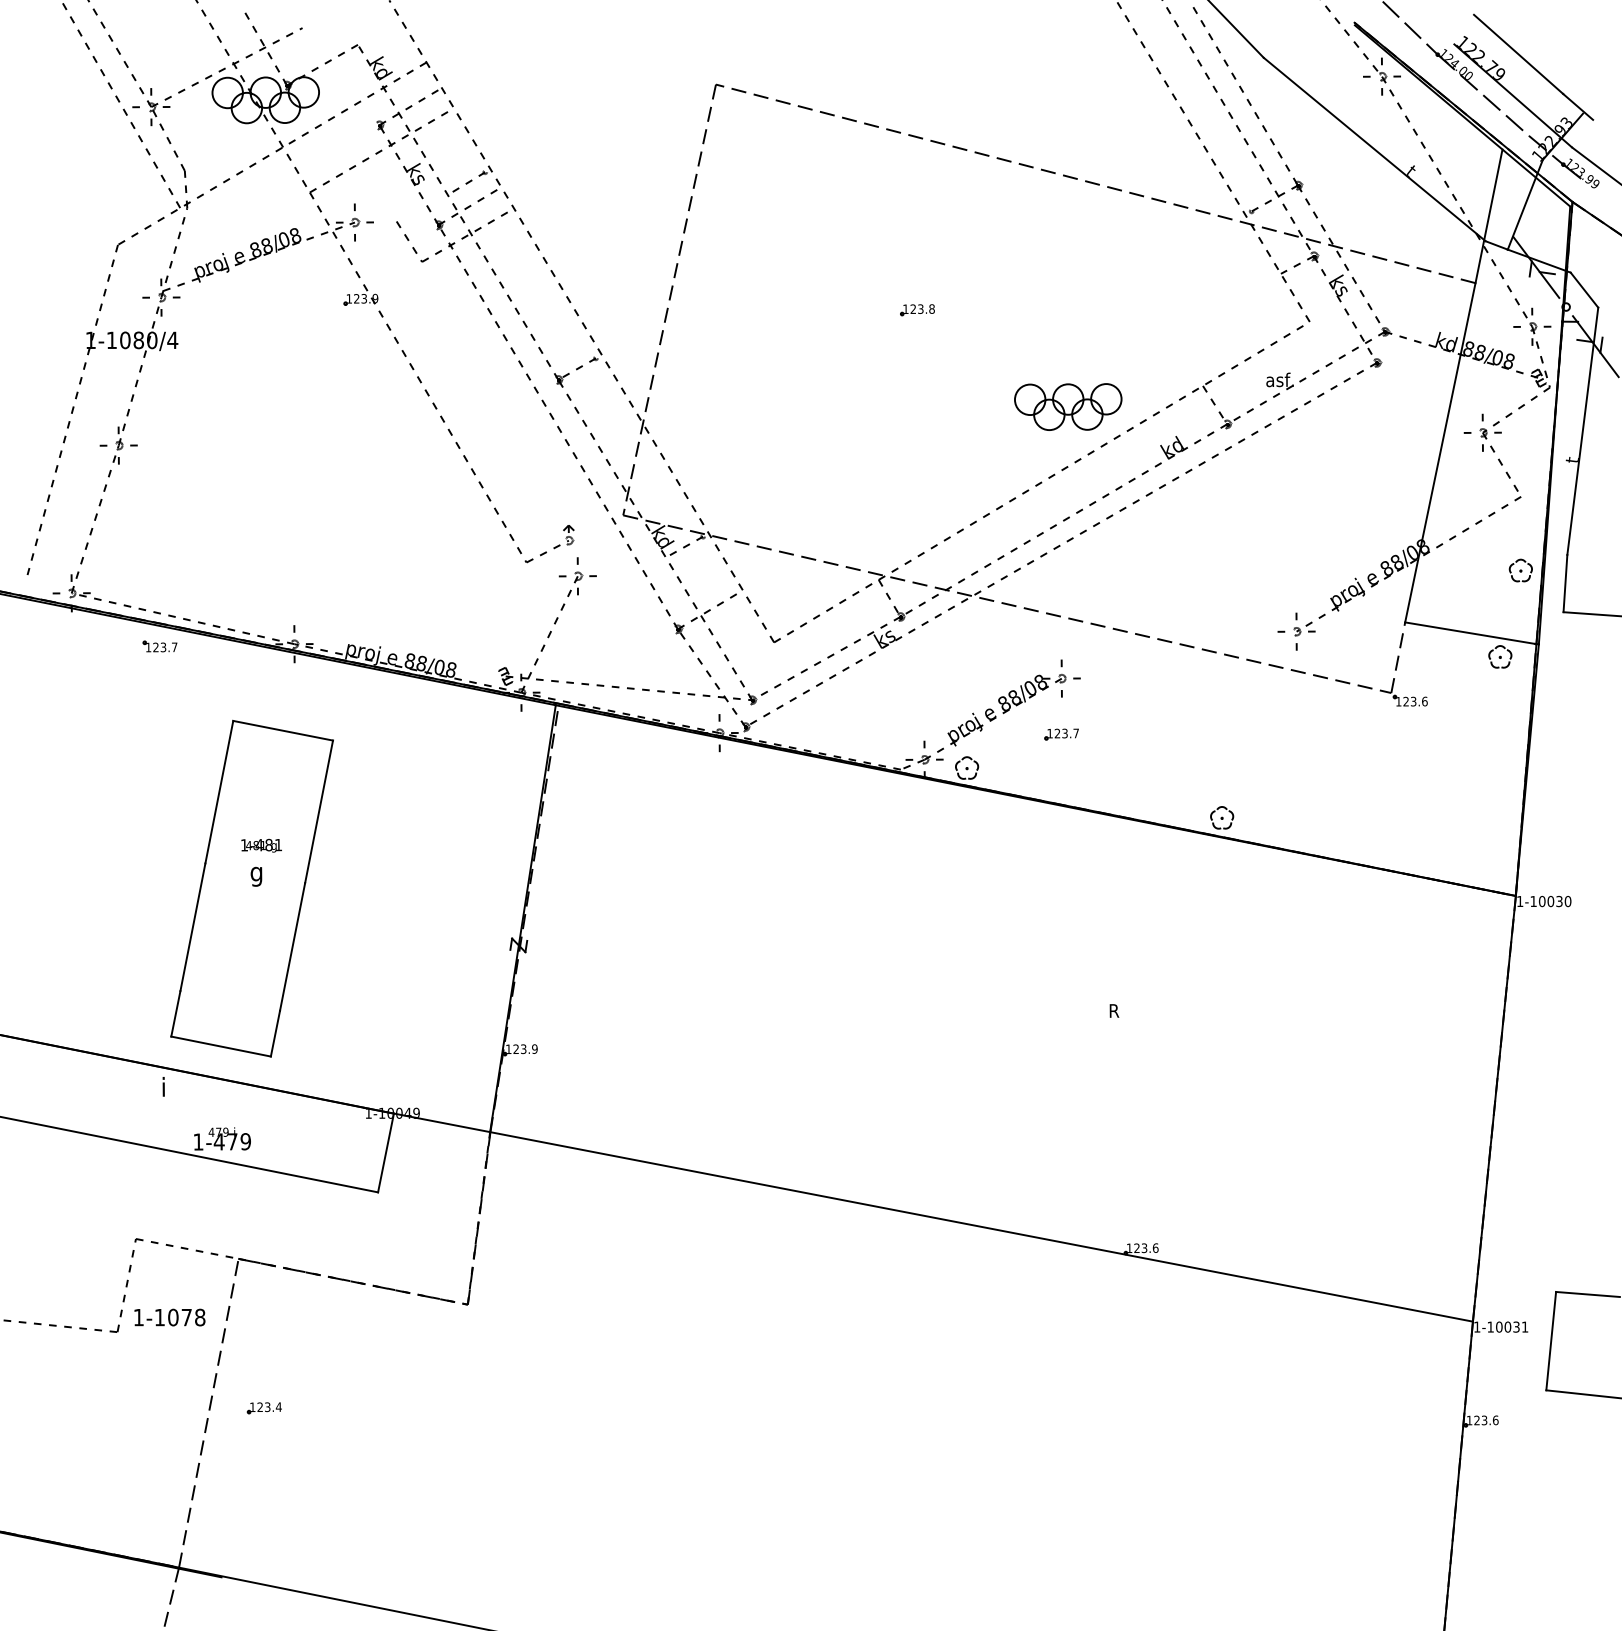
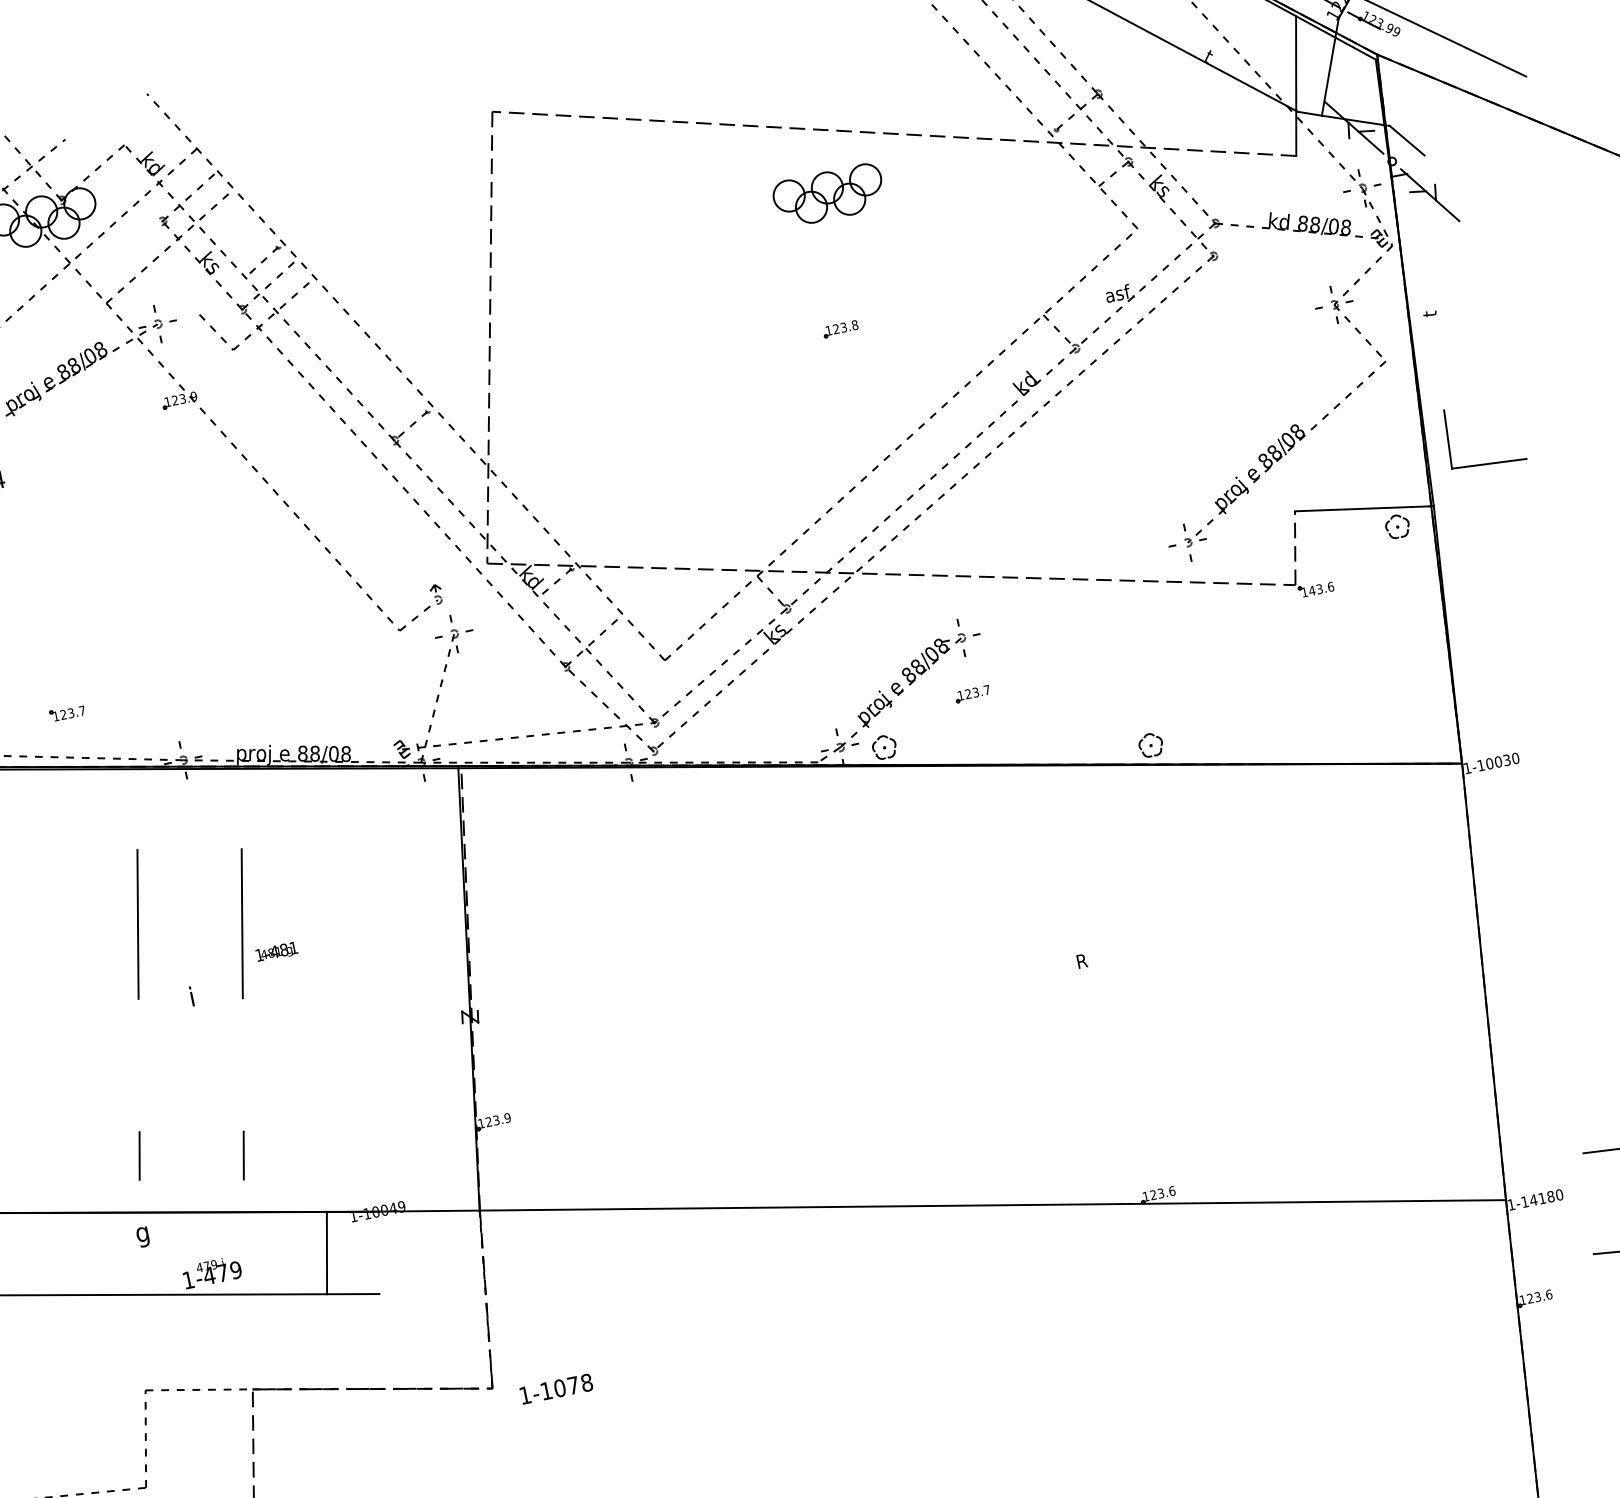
part: (917, 310) -> (840, 329), moved
part: (1068, 406) -> (829, 194), moved
line: (1582, 430) -> (1433, 282), removed
line: (1440, 452) -> (1295, 333), removed
part: (1520, 570) -> (1400, 435), removed
part: (159, 646) -> (66, 713), moved
text: (1406, 701) -> (1312, 590), 123.6 -> 143.6
line: (283, 730) -> (189, 849), removed
text: (261, 845) -> (276, 951), moved
text: (256, 873) -> (191, 998), g -> i
line: (192, 927) -> (138, 1065), removed
line: (292, 946) -> (243, 1064), removed
line: (220, 1046) -> (191, 1179), removed
text: (163, 1089) -> (142, 1234), i -> g
line: (385, 1152) -> (326, 1252), moved
text: (169, 1317) -> (556, 1389), moved
text: (1511, 1326) -> (1545, 1197), 1-10031 -> 1-14180
line: (1551, 1340) -> (1588, 1203), removed

